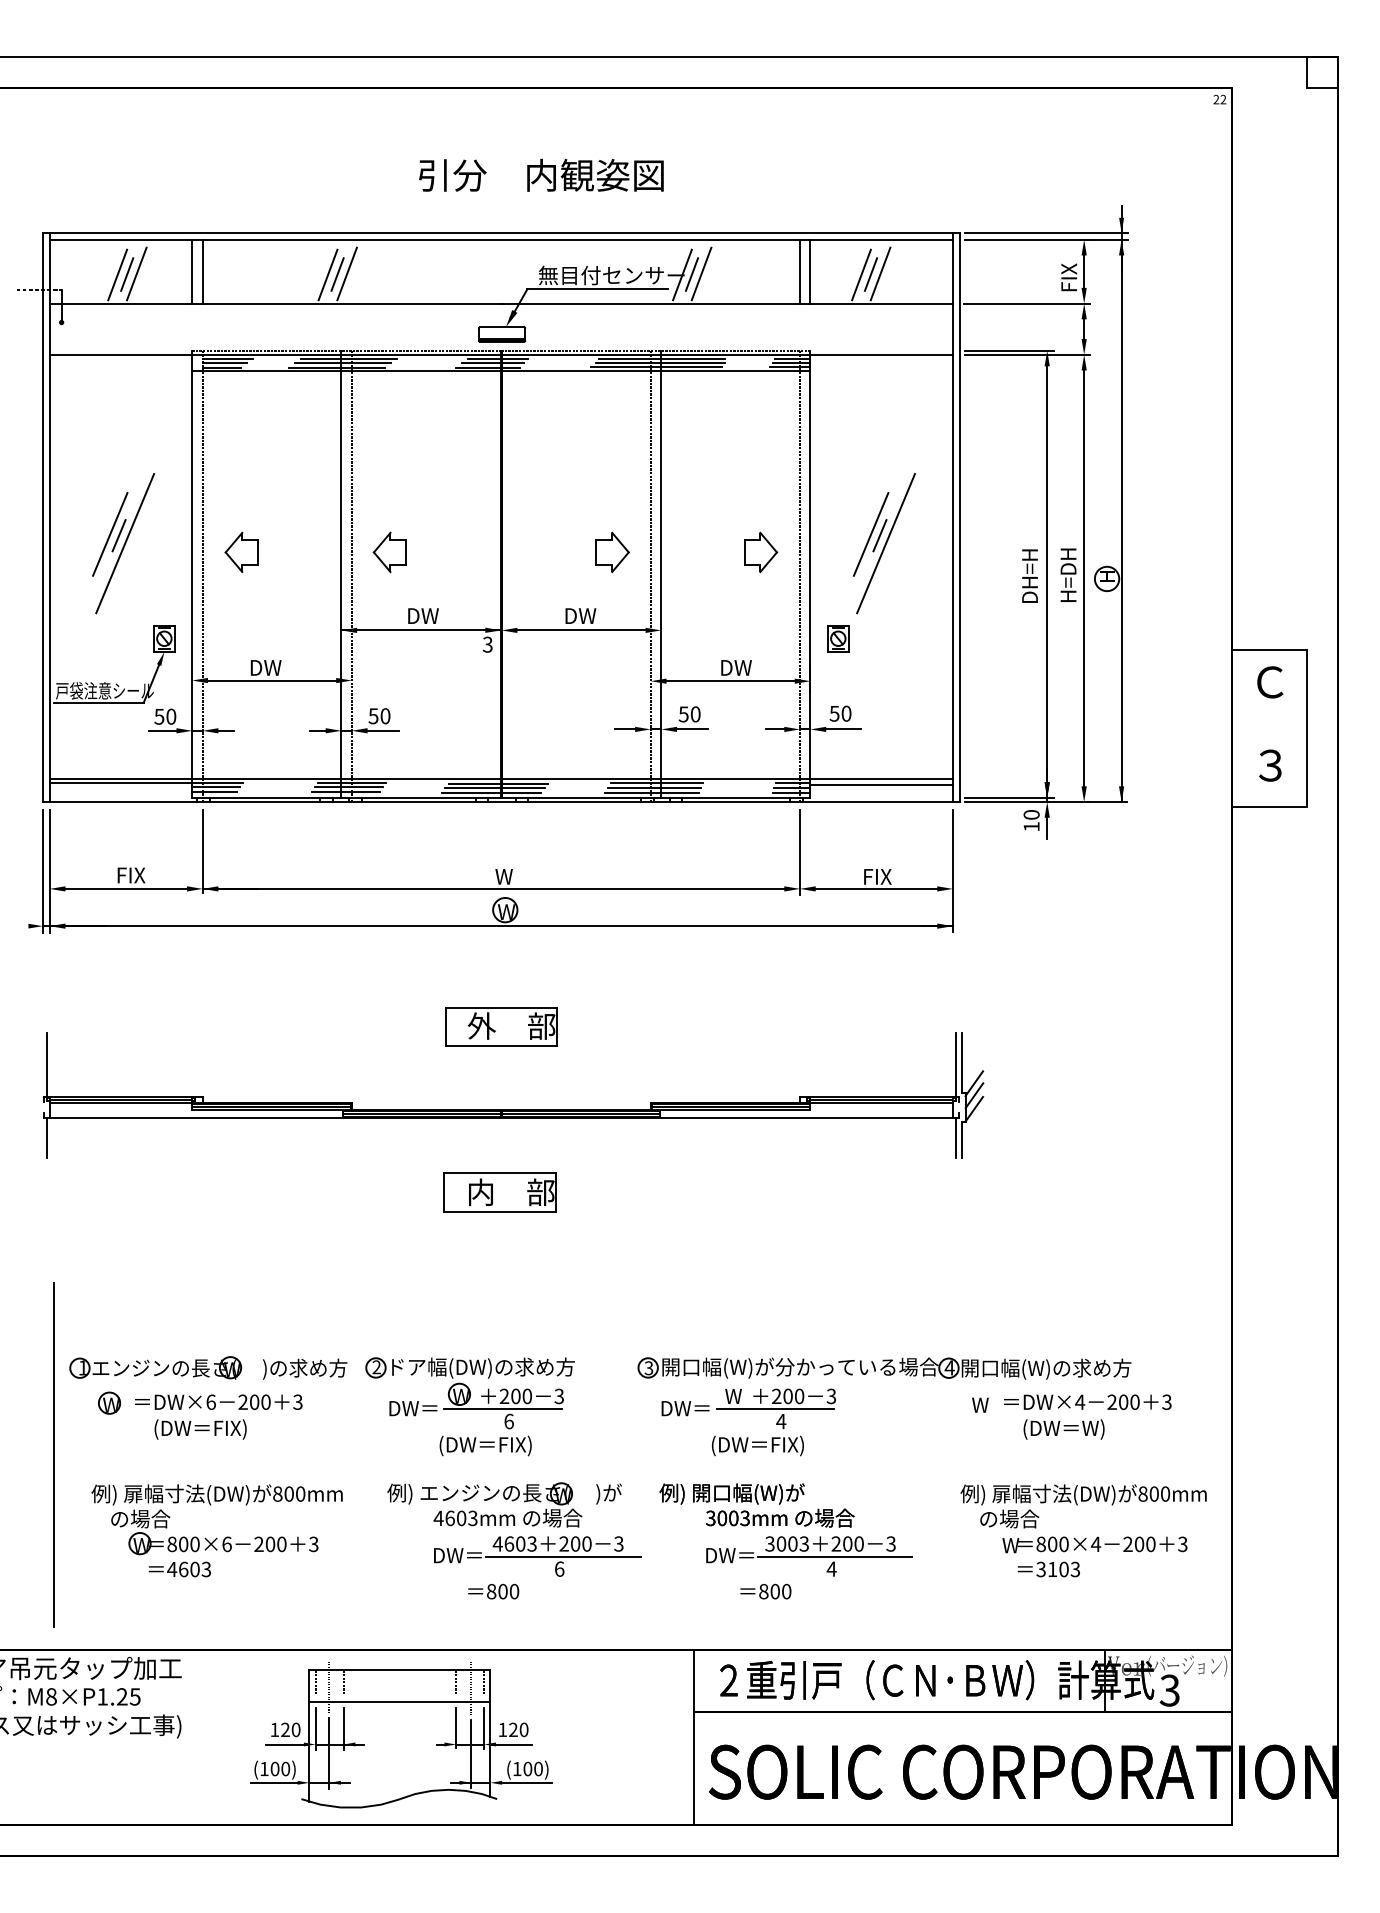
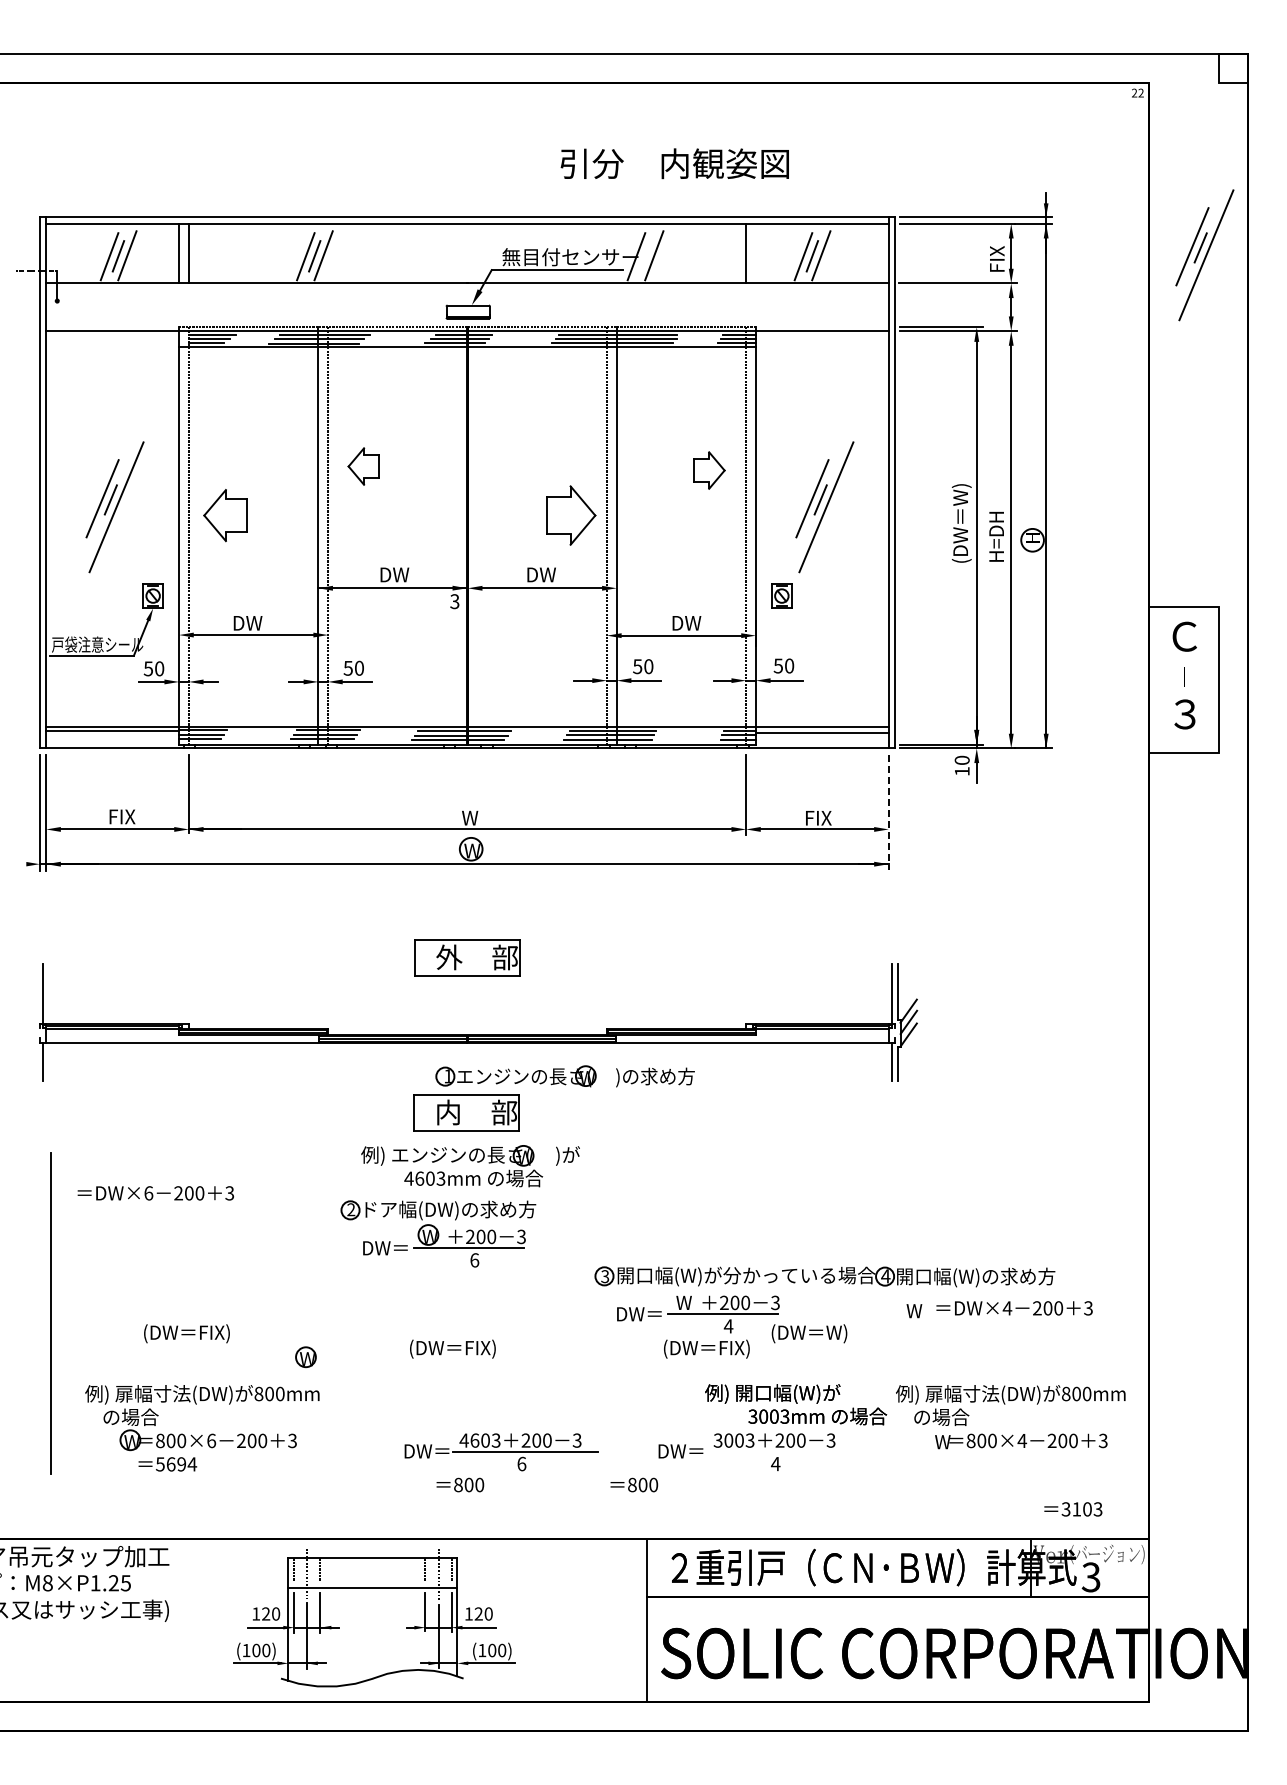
text: (541, 175) -> (674, 163), moved
line: (810, 271) -> (755, 253), removed
part: (1291, 273) -> (1204, 255), added
line: (692, 274) -> (645, 256), removed
part: (241, 552) -> (225, 515), size x1.4
part: (389, 552) -> (363, 466), moved
part: (612, 552) -> (571, 515), size x1.6
part: (760, 552) -> (709, 470), moved
text: (1030, 560) -> (961, 523), DH=H -> (DW＝W)
line: (952, 871) -> (888, 813), solid -> dashed
part: (207, 1368) -> (564, 1076), moved
part: (470, 1392) -> (438, 1233), moved
text: (218, 1402) -> (155, 1193), moved
part: (109, 1403) -> (305, 1357), moved
text: (1064, 1429) -> (809, 1333), moved
line: (54, 1454) -> (50, 1313), moved
part: (504, 1505) -> (470, 1166), moved
text: (757, 1505) -> (796, 1404), moved
line: (834, 1556) -> (778, 1452), removed
text: (189, 1569) -> (176, 1464), 4603 -> 5694
text: (1049, 1569) -> (1073, 1509), moved
text: (766, 1591) -> (634, 1484), moved

